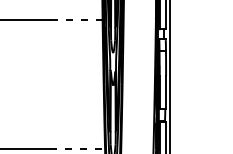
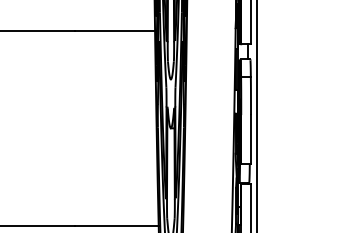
line: (76, 20) -> (115, 31), dashed -> solid
line: (78, 149) -> (118, 226), dashed -> solid

